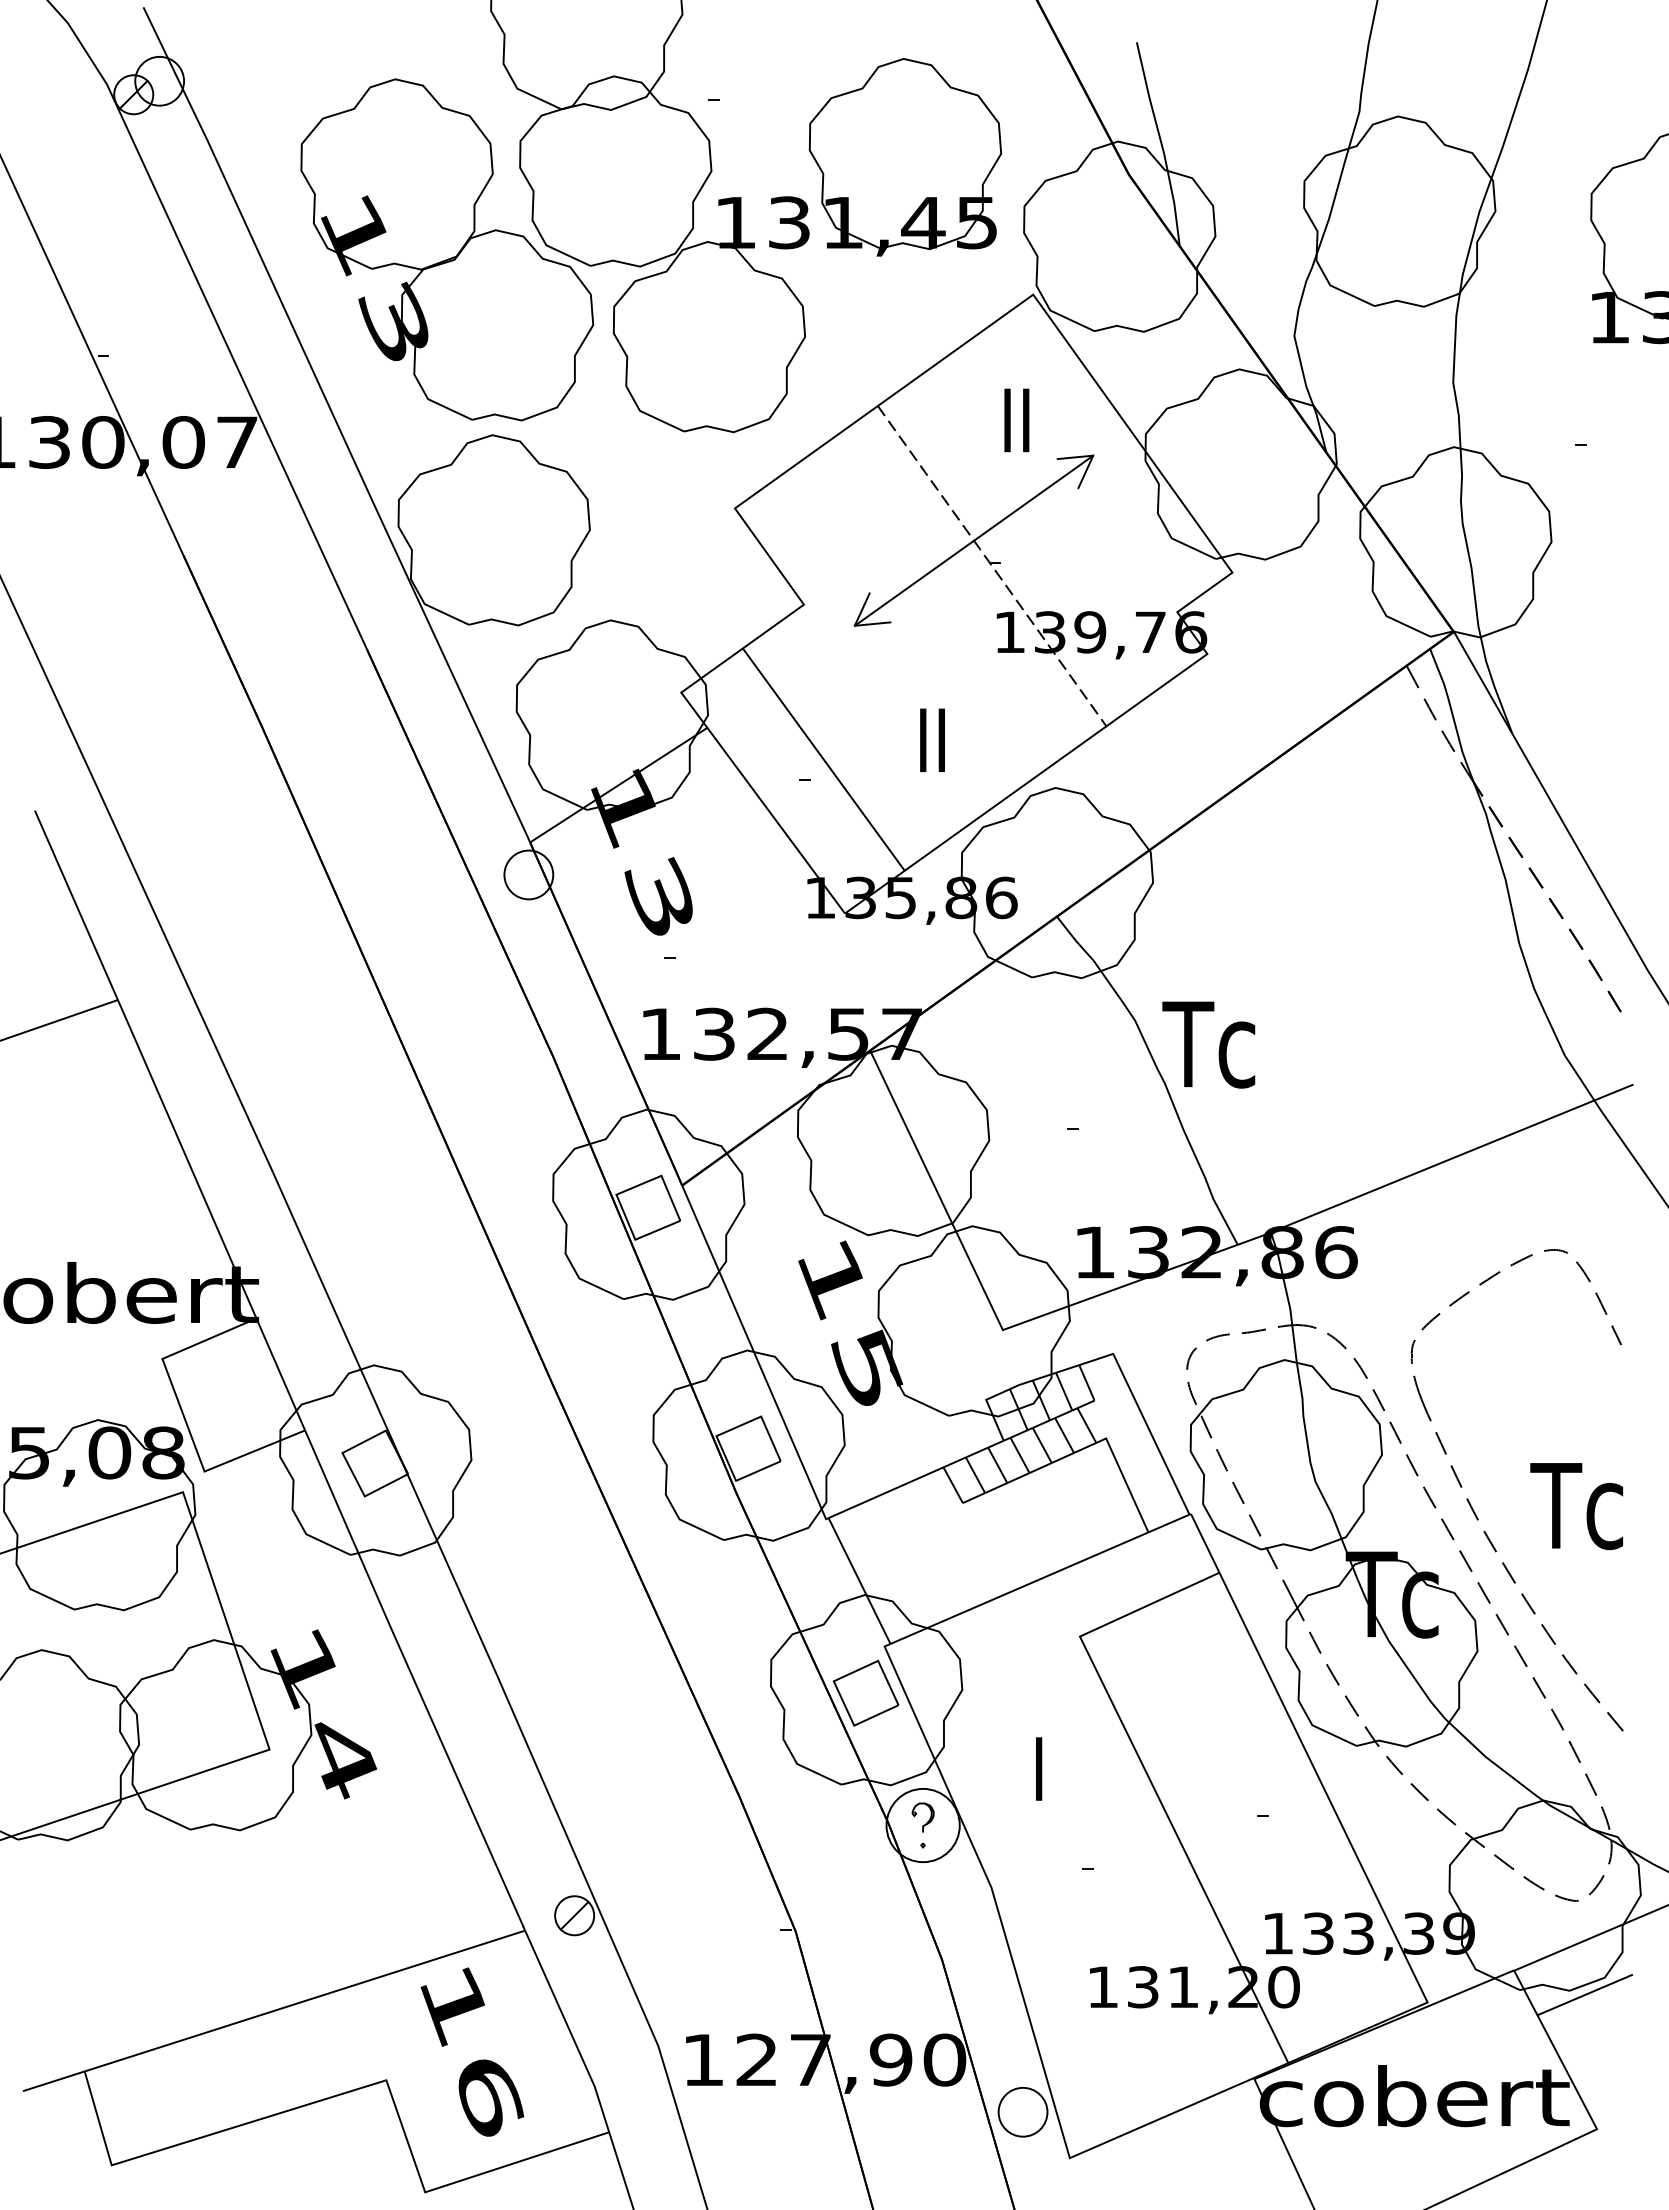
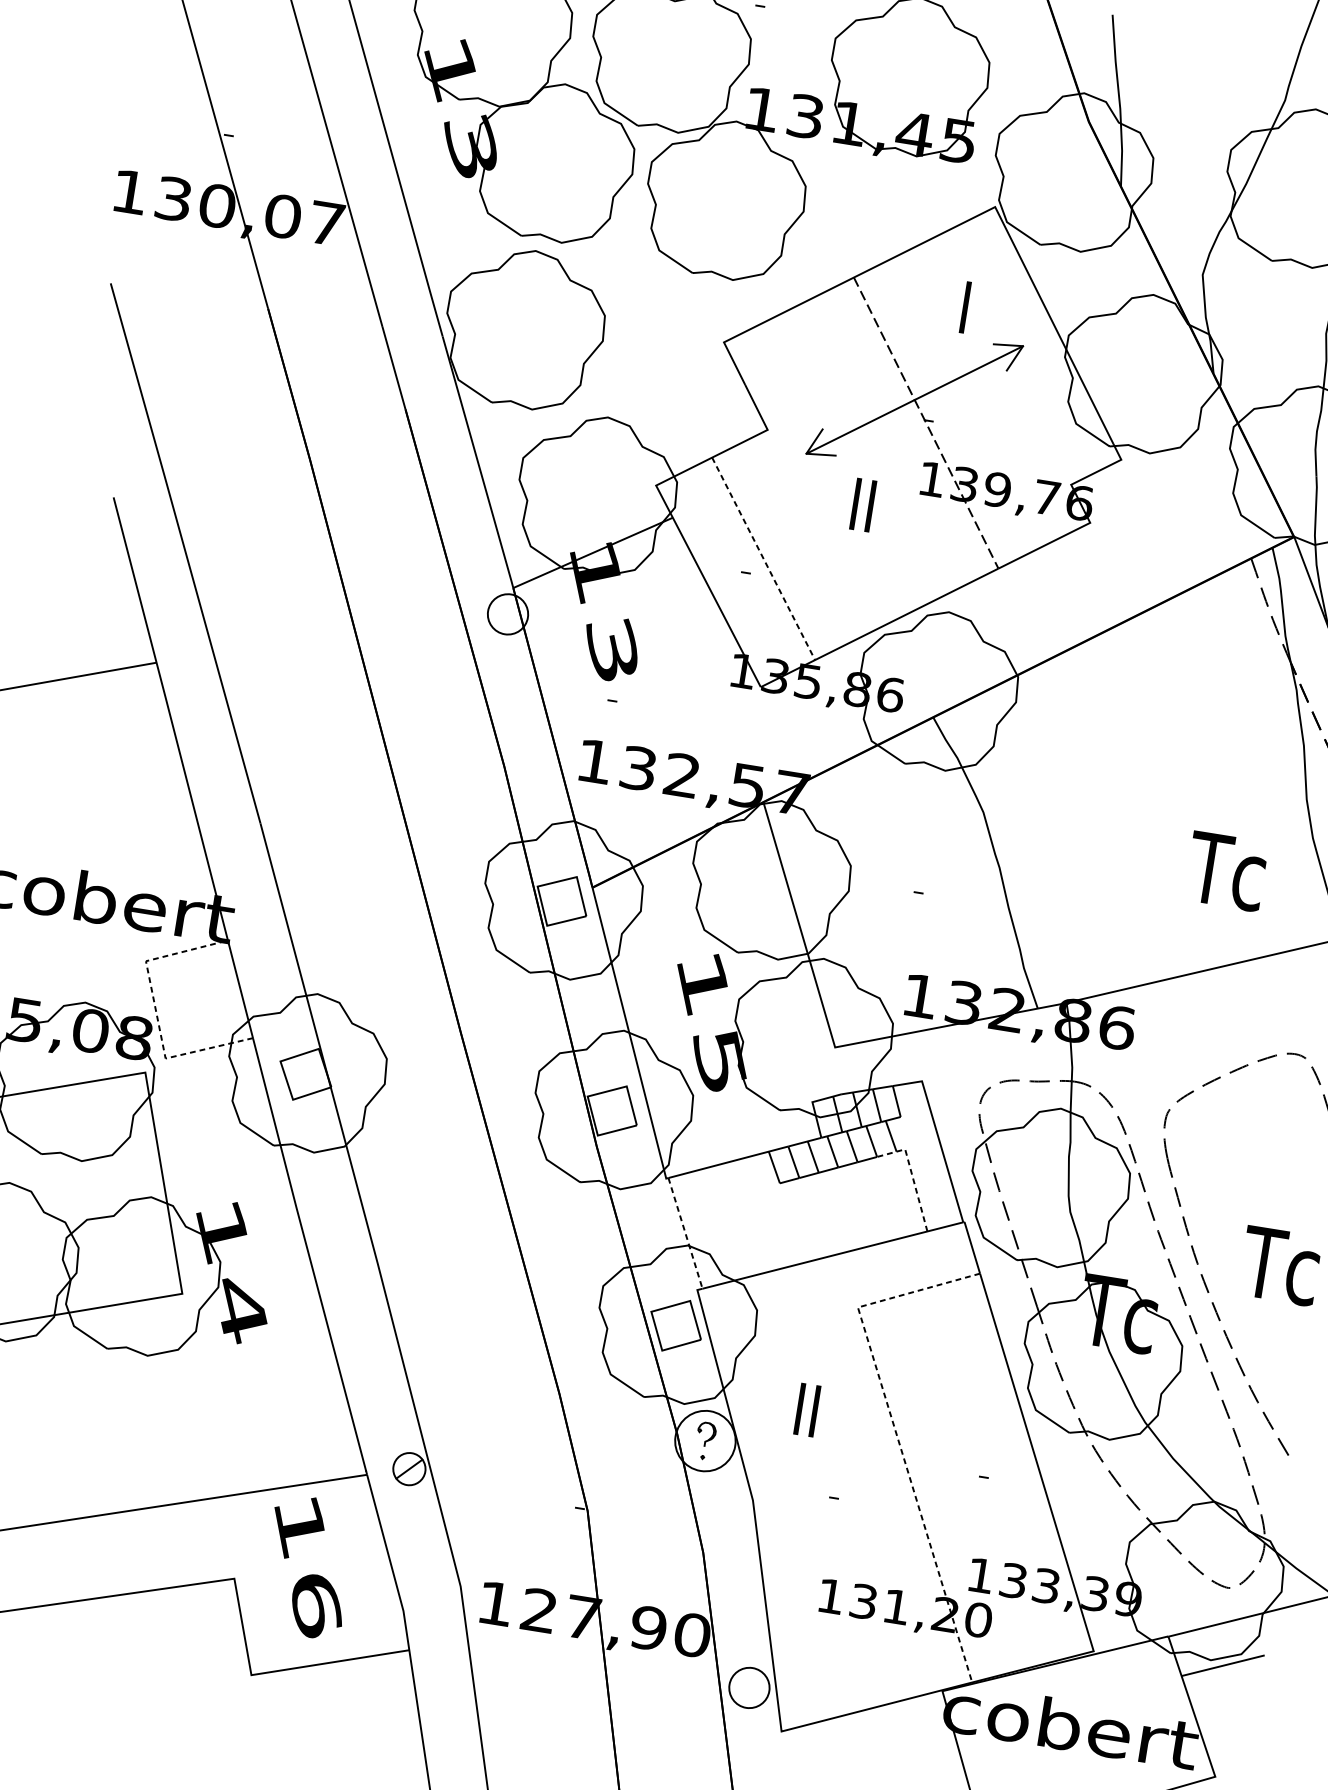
text: (1016, 420) -> (965, 307), II -> I
text: (932, 739) -> (863, 504), moved
line: (824, 760) -> (764, 559), solid -> dashed
text: (1208, 1044) -> (1226, 871), moved
line: (184, 1417) -> (156, 1011), solid -> dashed
line: (1119, 1468) -> (912, 1175), solid -> dashed
line: (859, 1581) -> (685, 1233), solid -> dashed
text: (1038, 1768) -> (806, 1409), I -> II
line: (1150, 1780) -> (896, 1434), solid -> dashed

